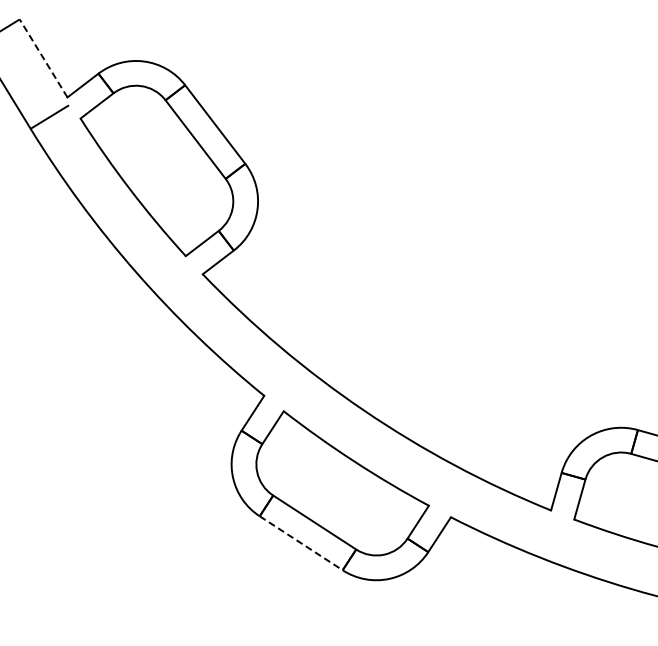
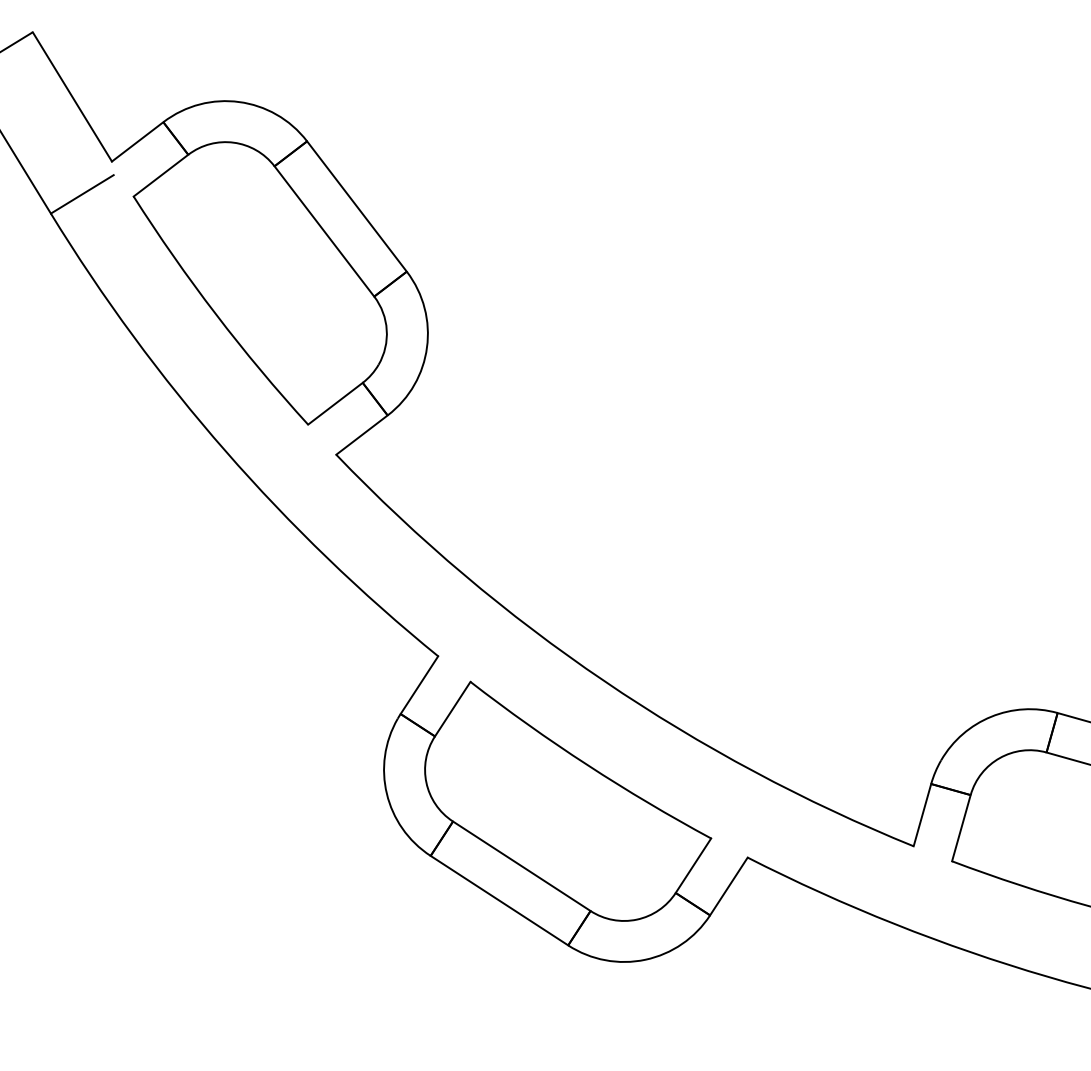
line: (43, 58) -> (72, 97), dashed -> solid
line: (301, 543) -> (499, 901), dashed -> solid

